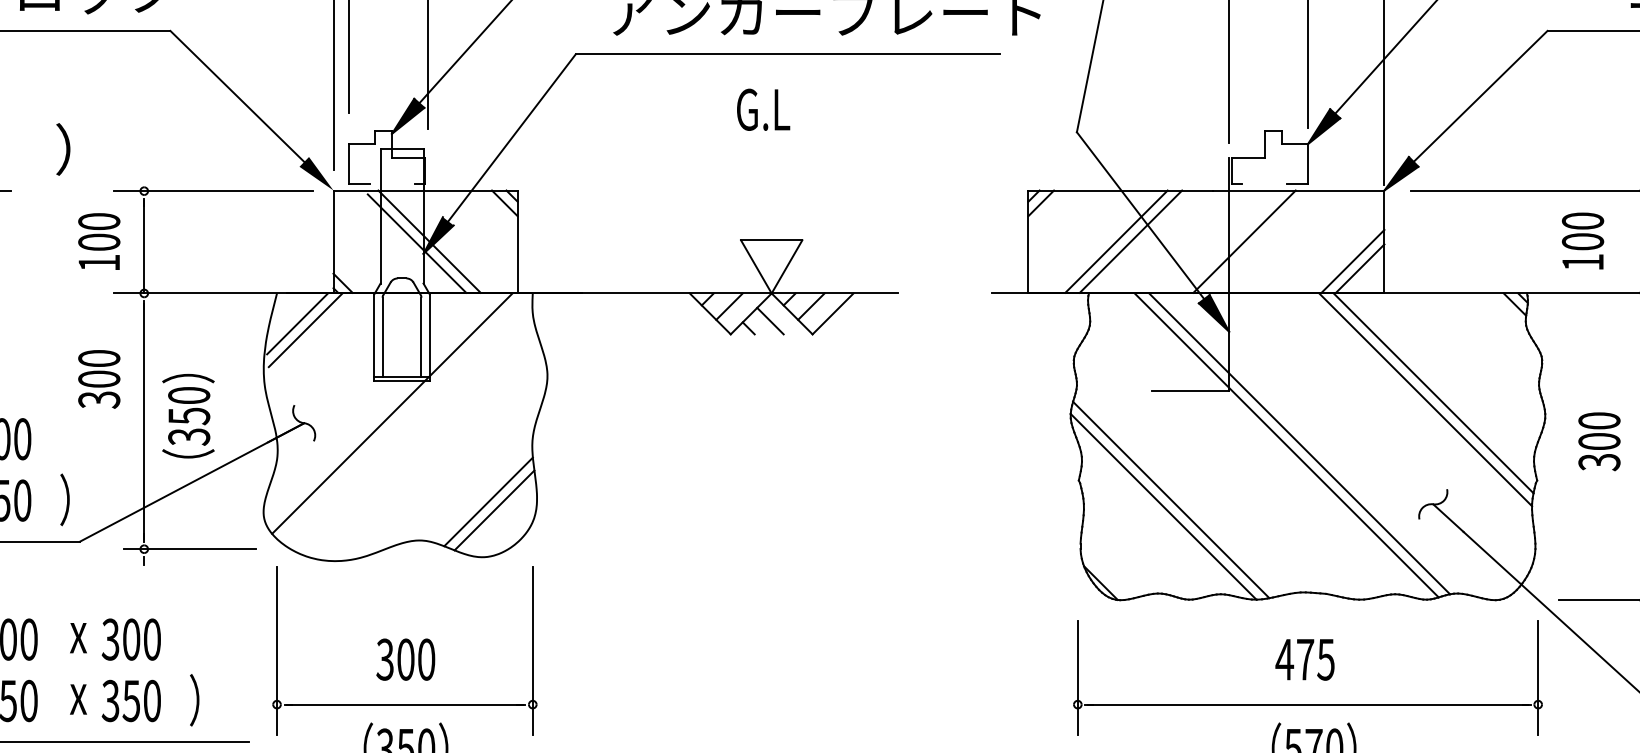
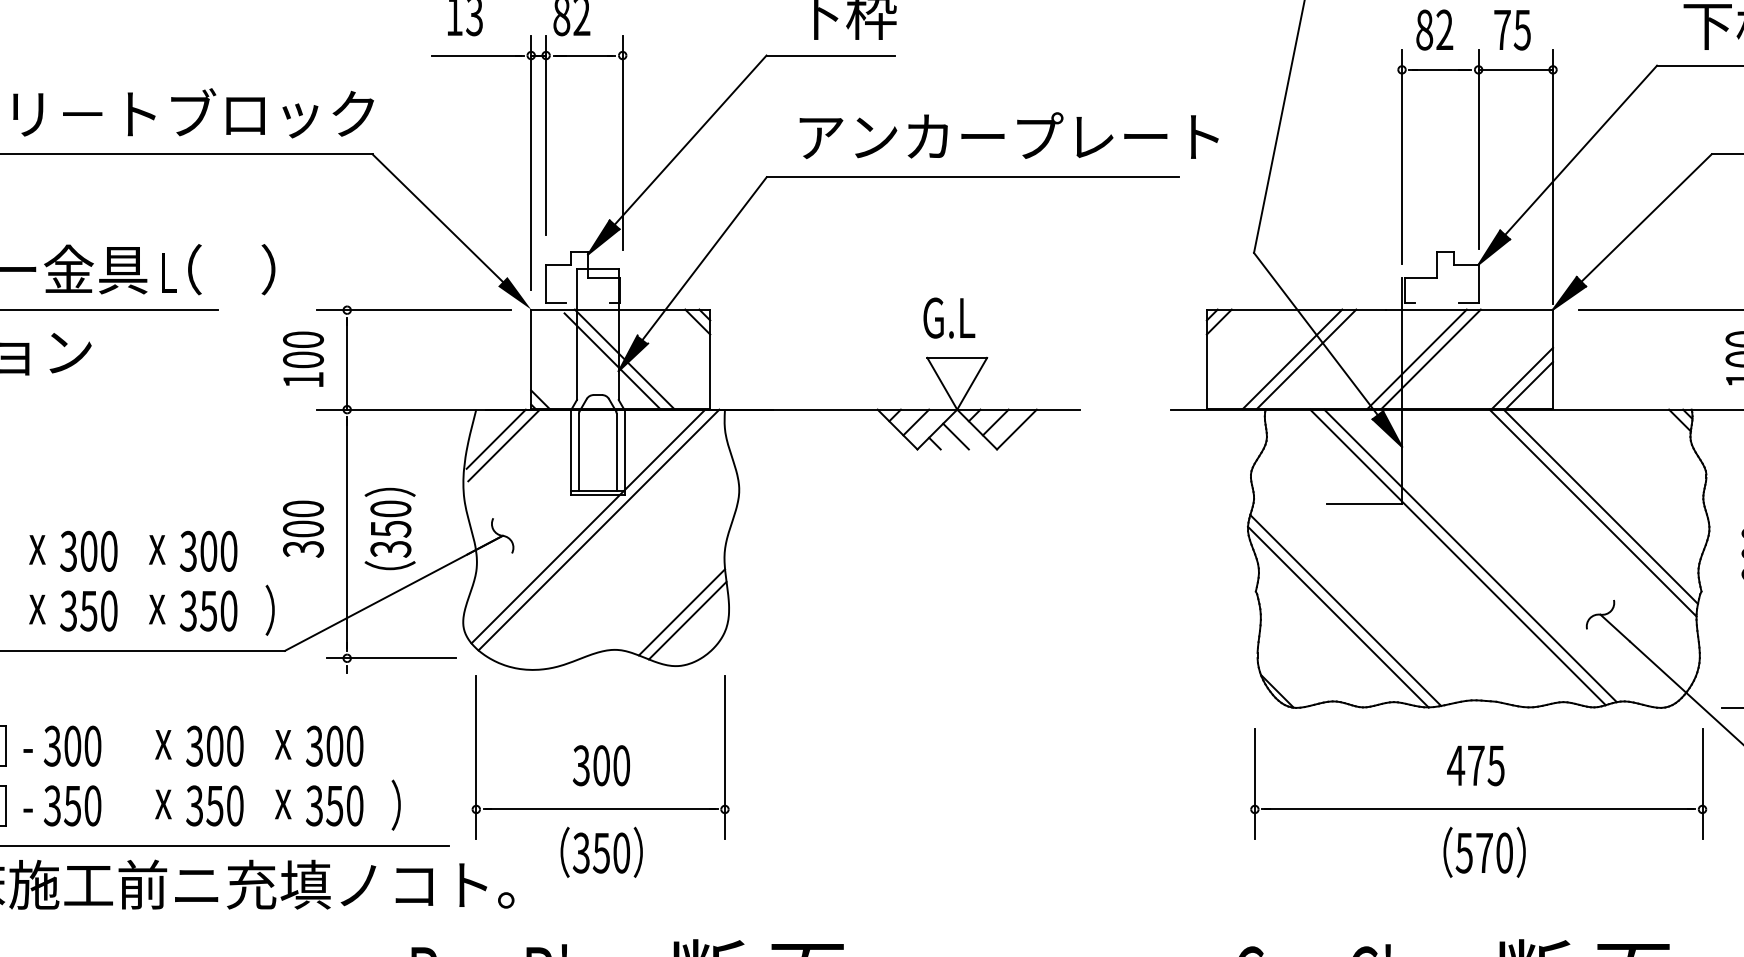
text: (763, 109) -> (949, 317), moved
line: (1258, 241) -> (1430, 359), added
text: (99, 378) -> (303, 528), moved
line: (402, 416) -> (598, 529), added

